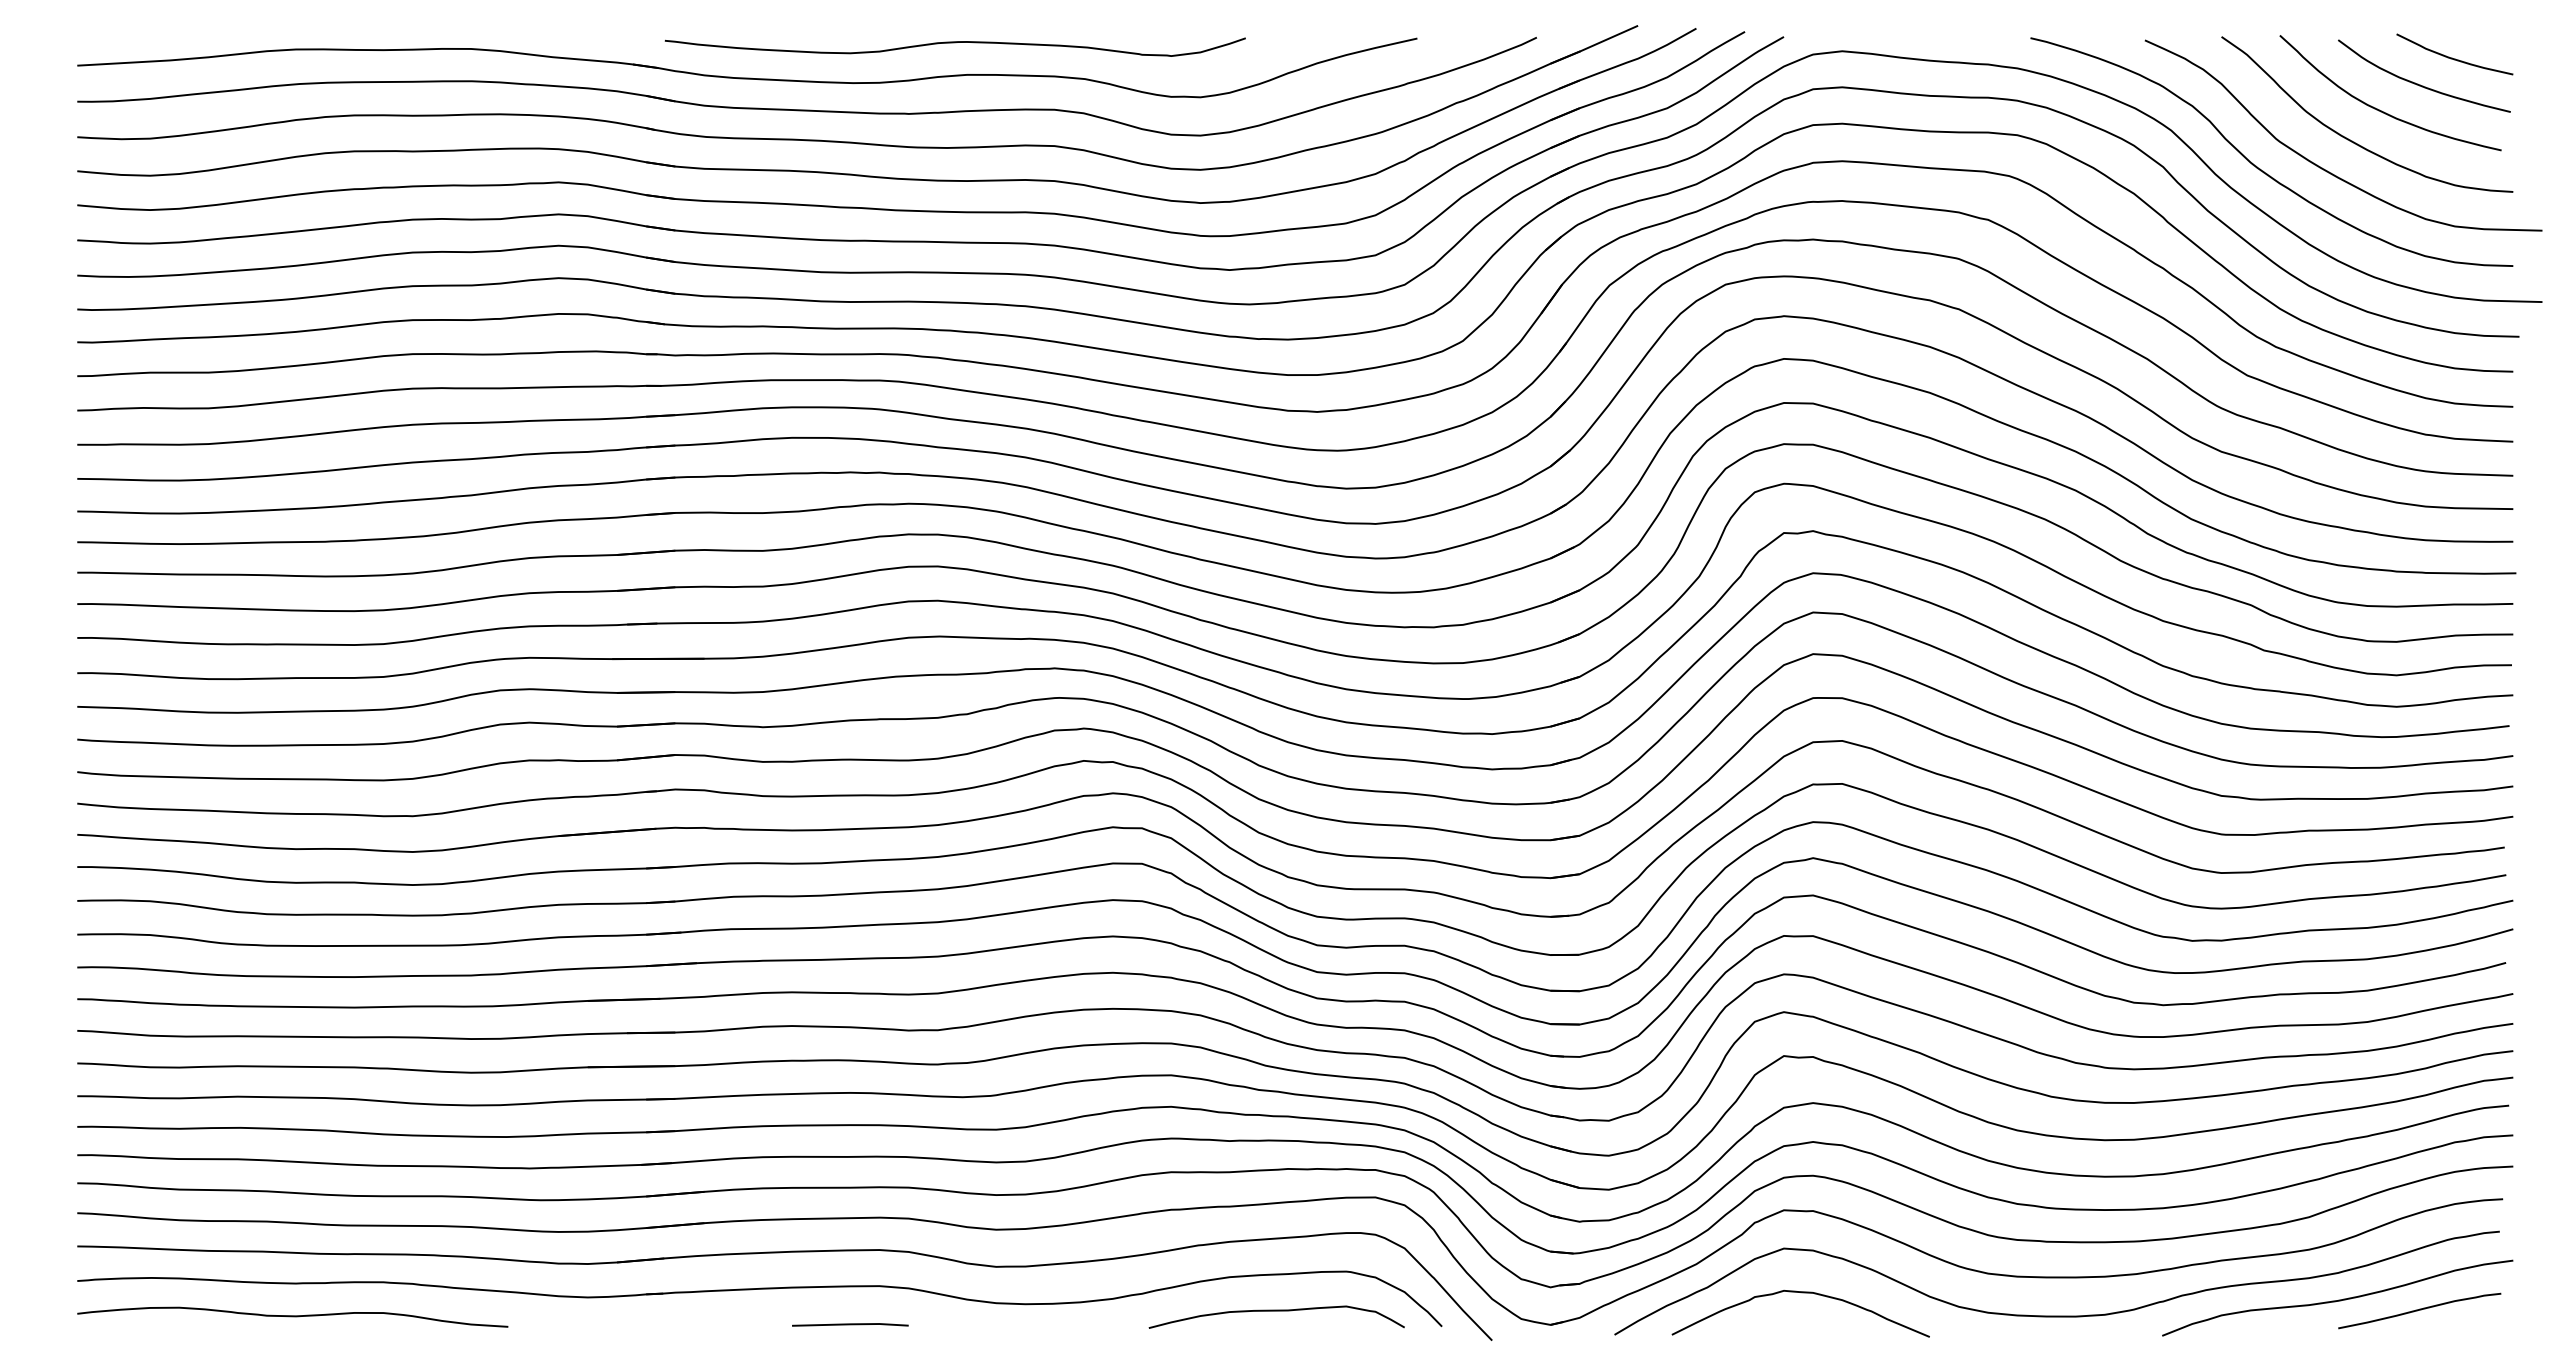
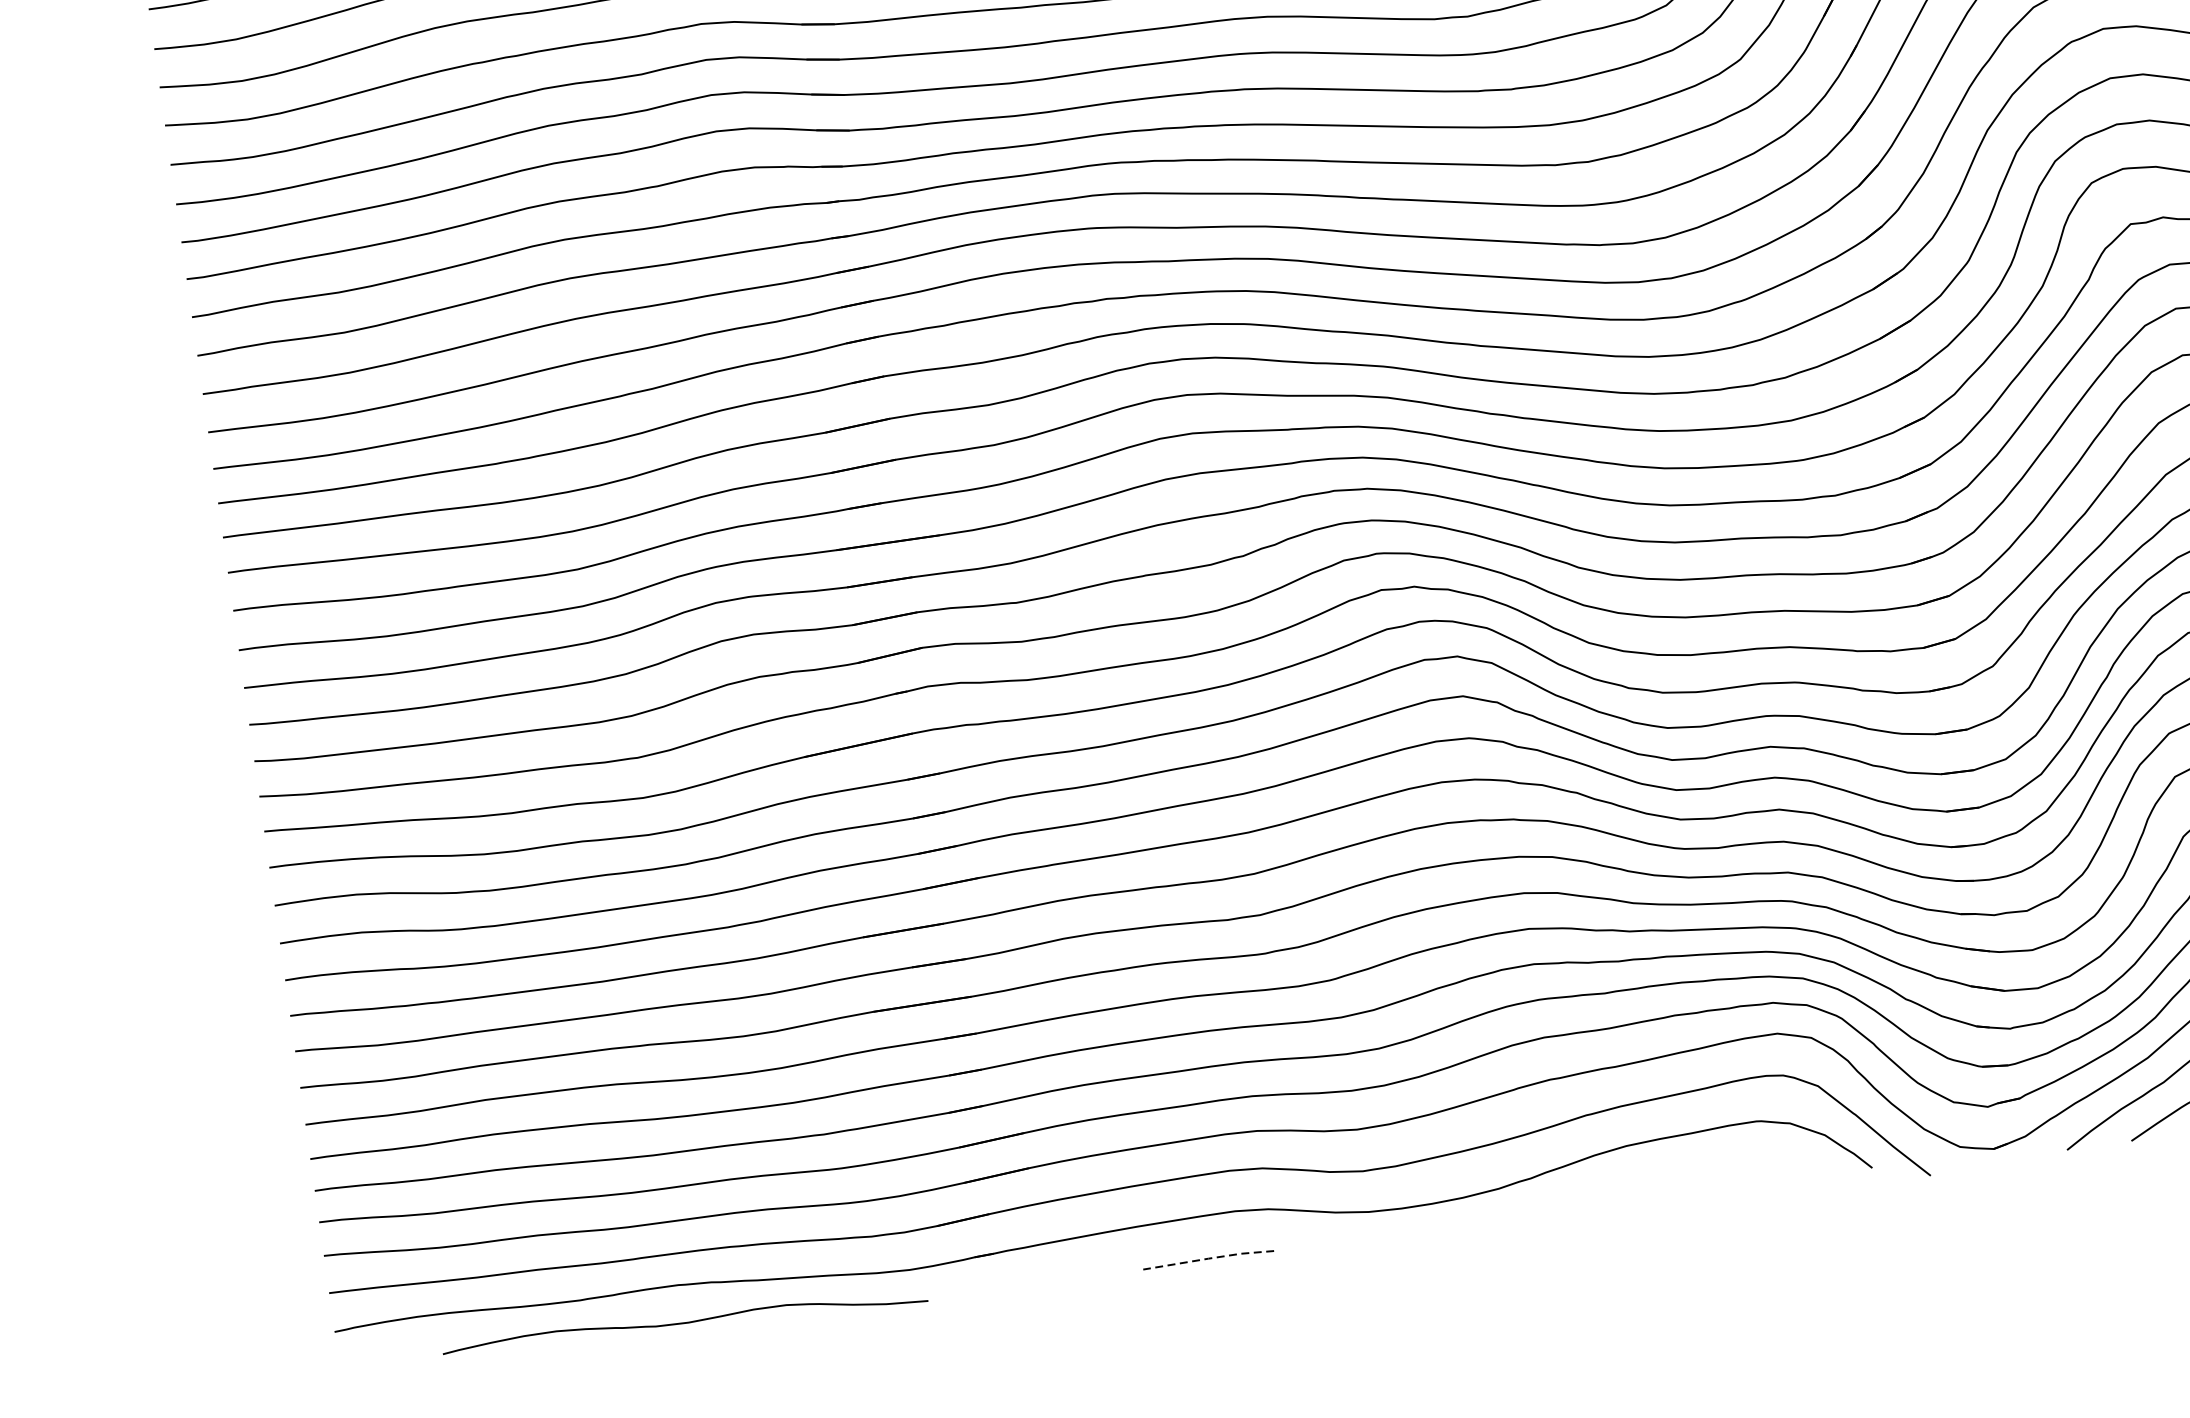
curve: (1276, 1311) -> (1684, 1177), removed
curve: (292, 1316) -> (684, 1323), moved
line: (850, 1324) -> (1208, 1258), solid -> dashed

